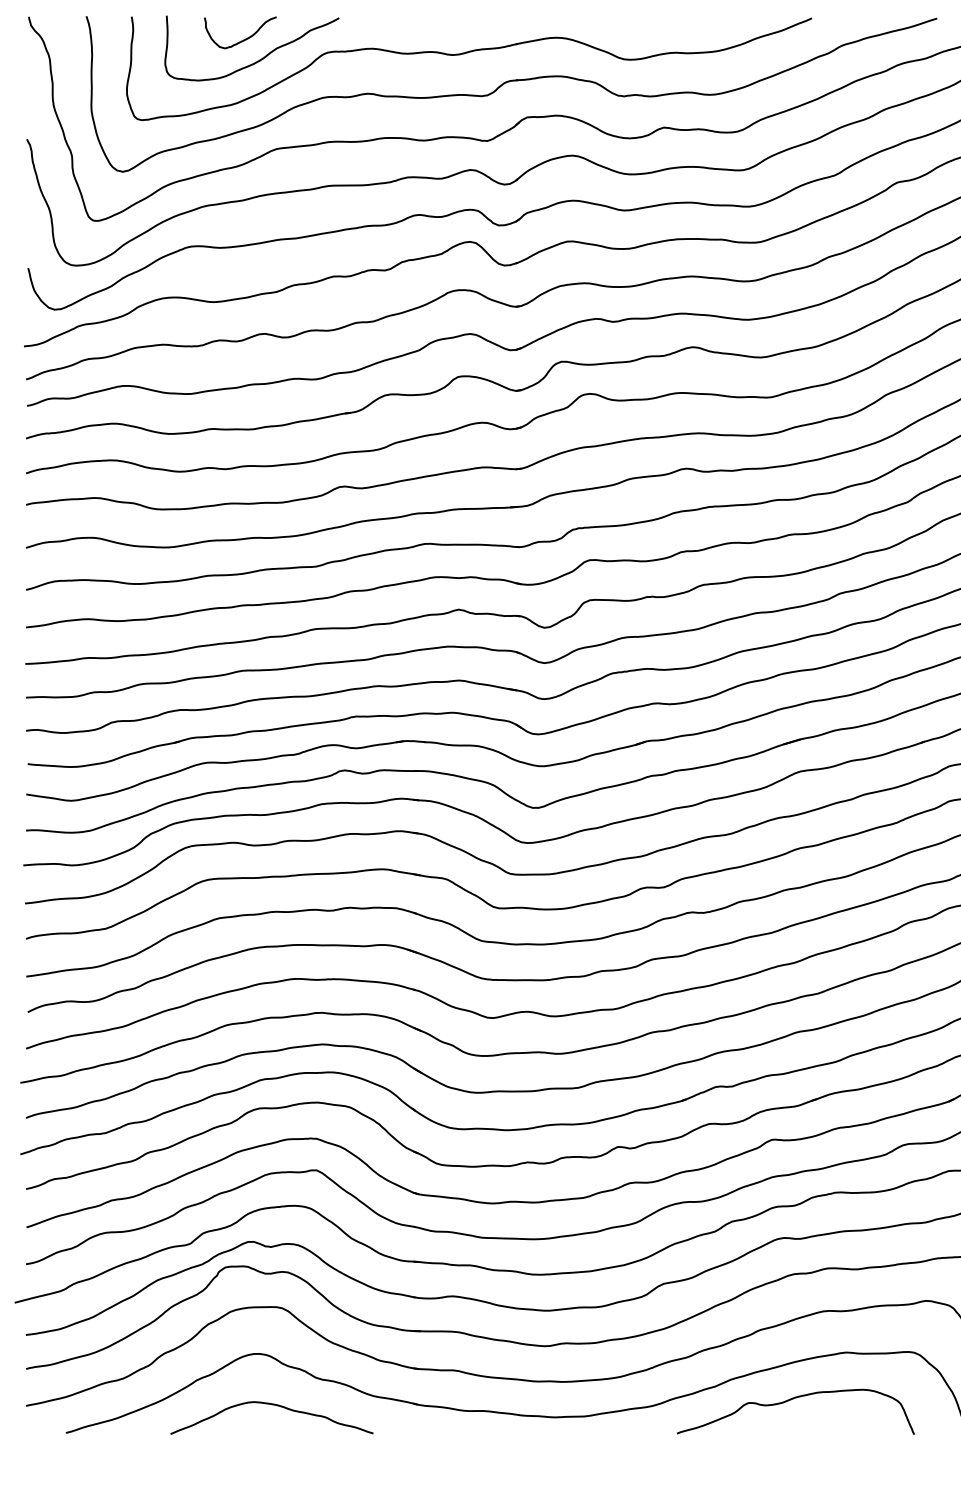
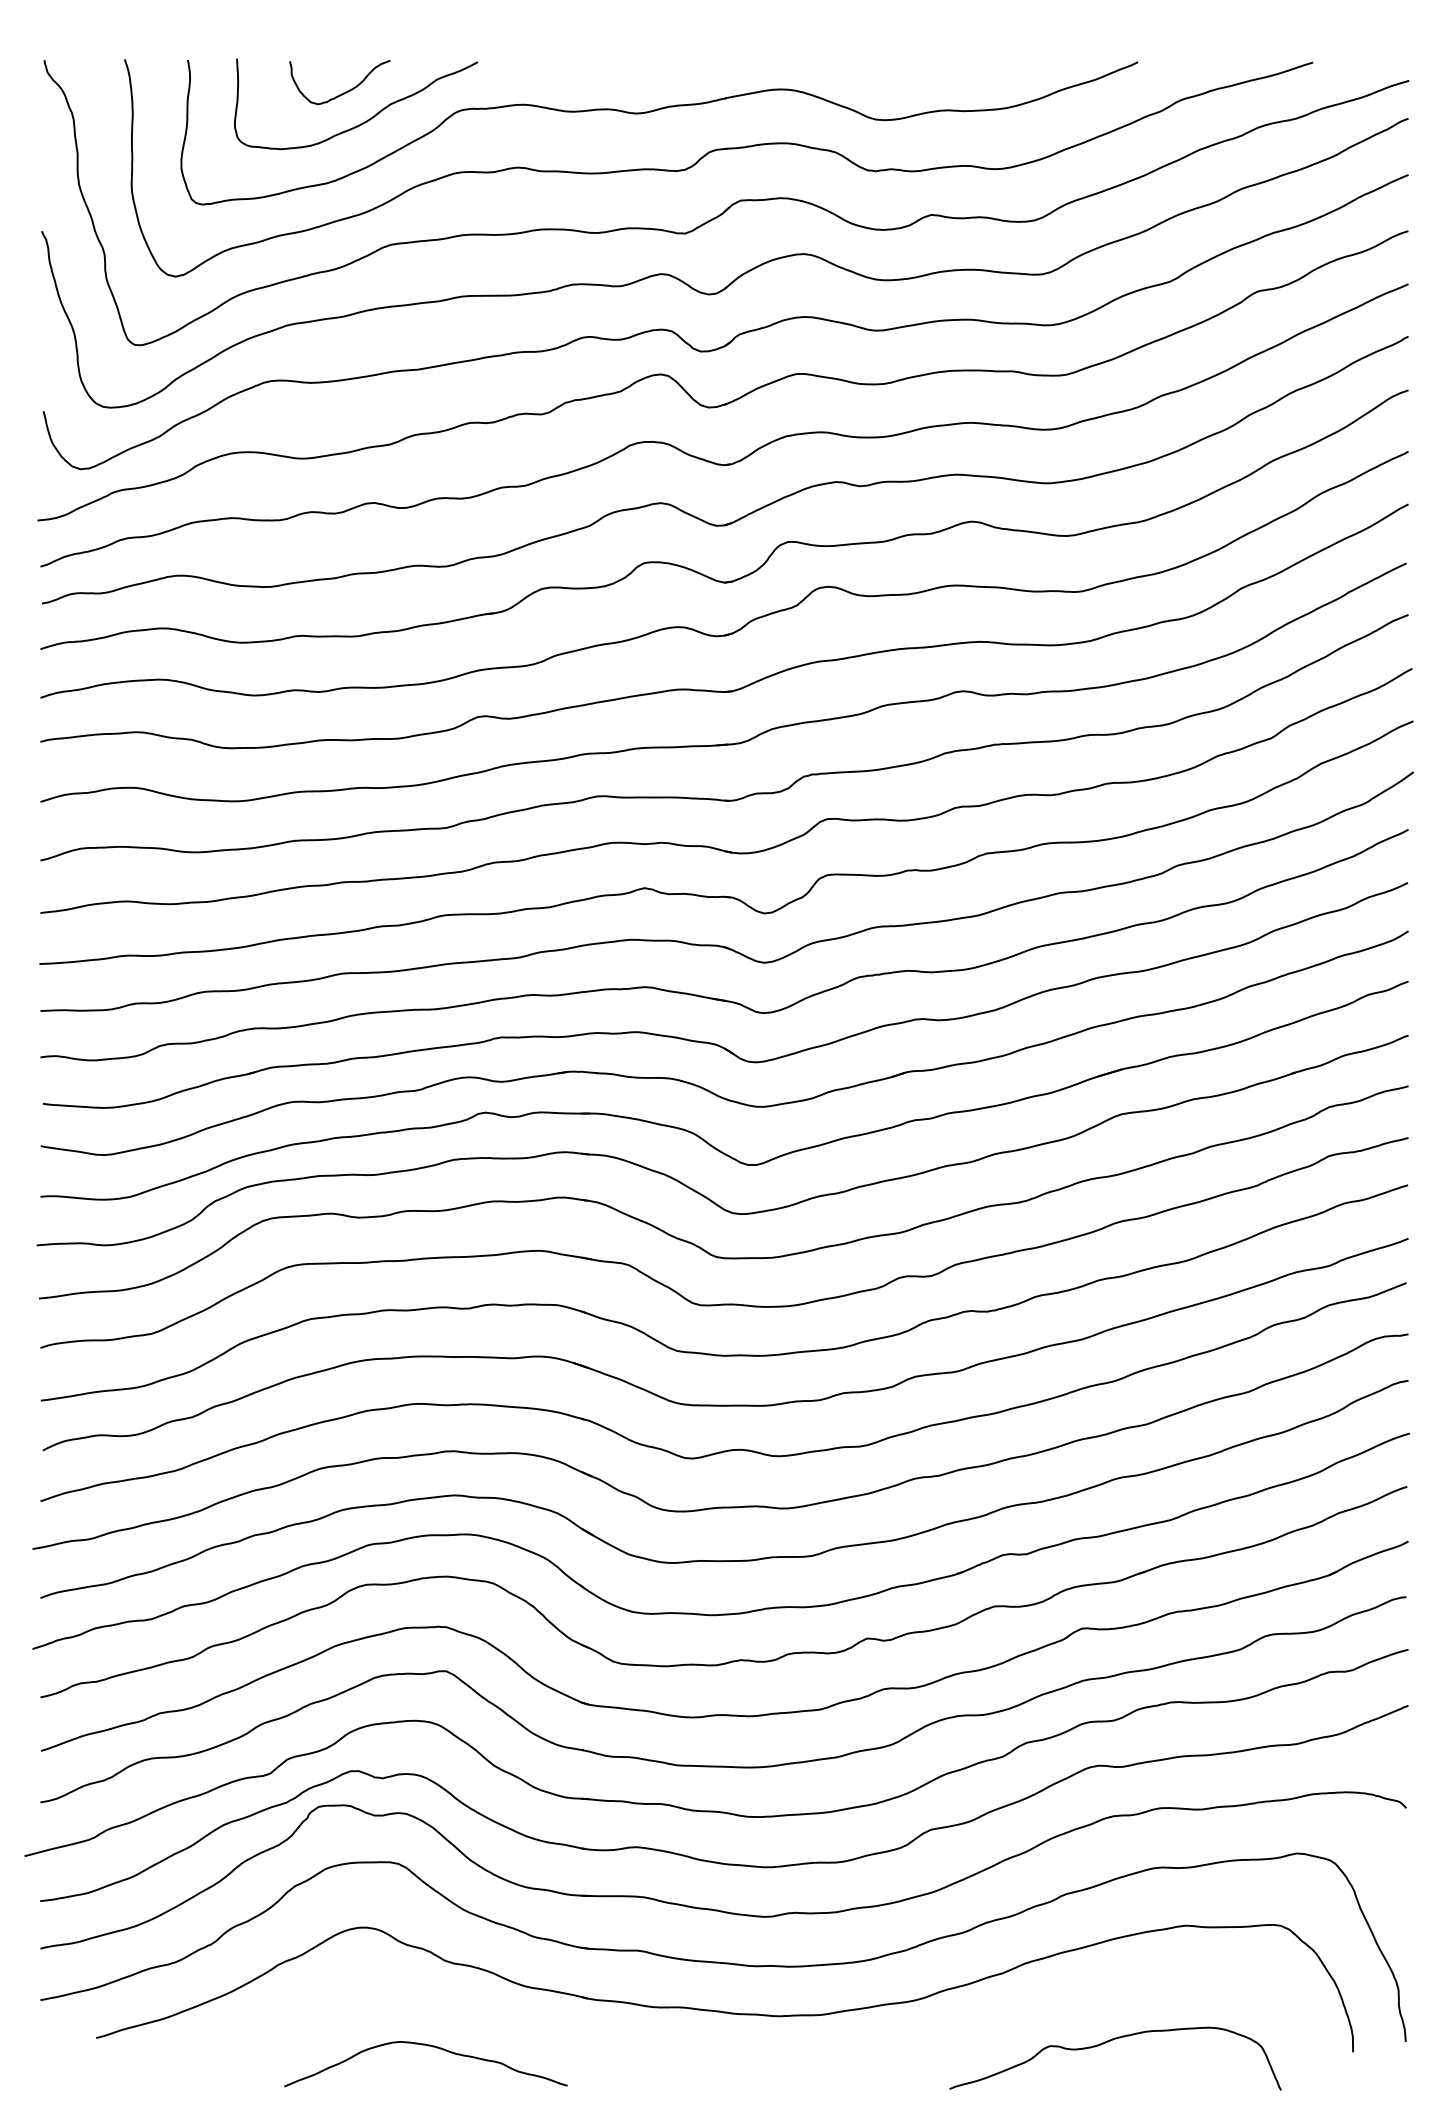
curve: (790, 1400) -> (1108, 2042), moved
curve: (273, 1405) -> (427, 2046), moved

